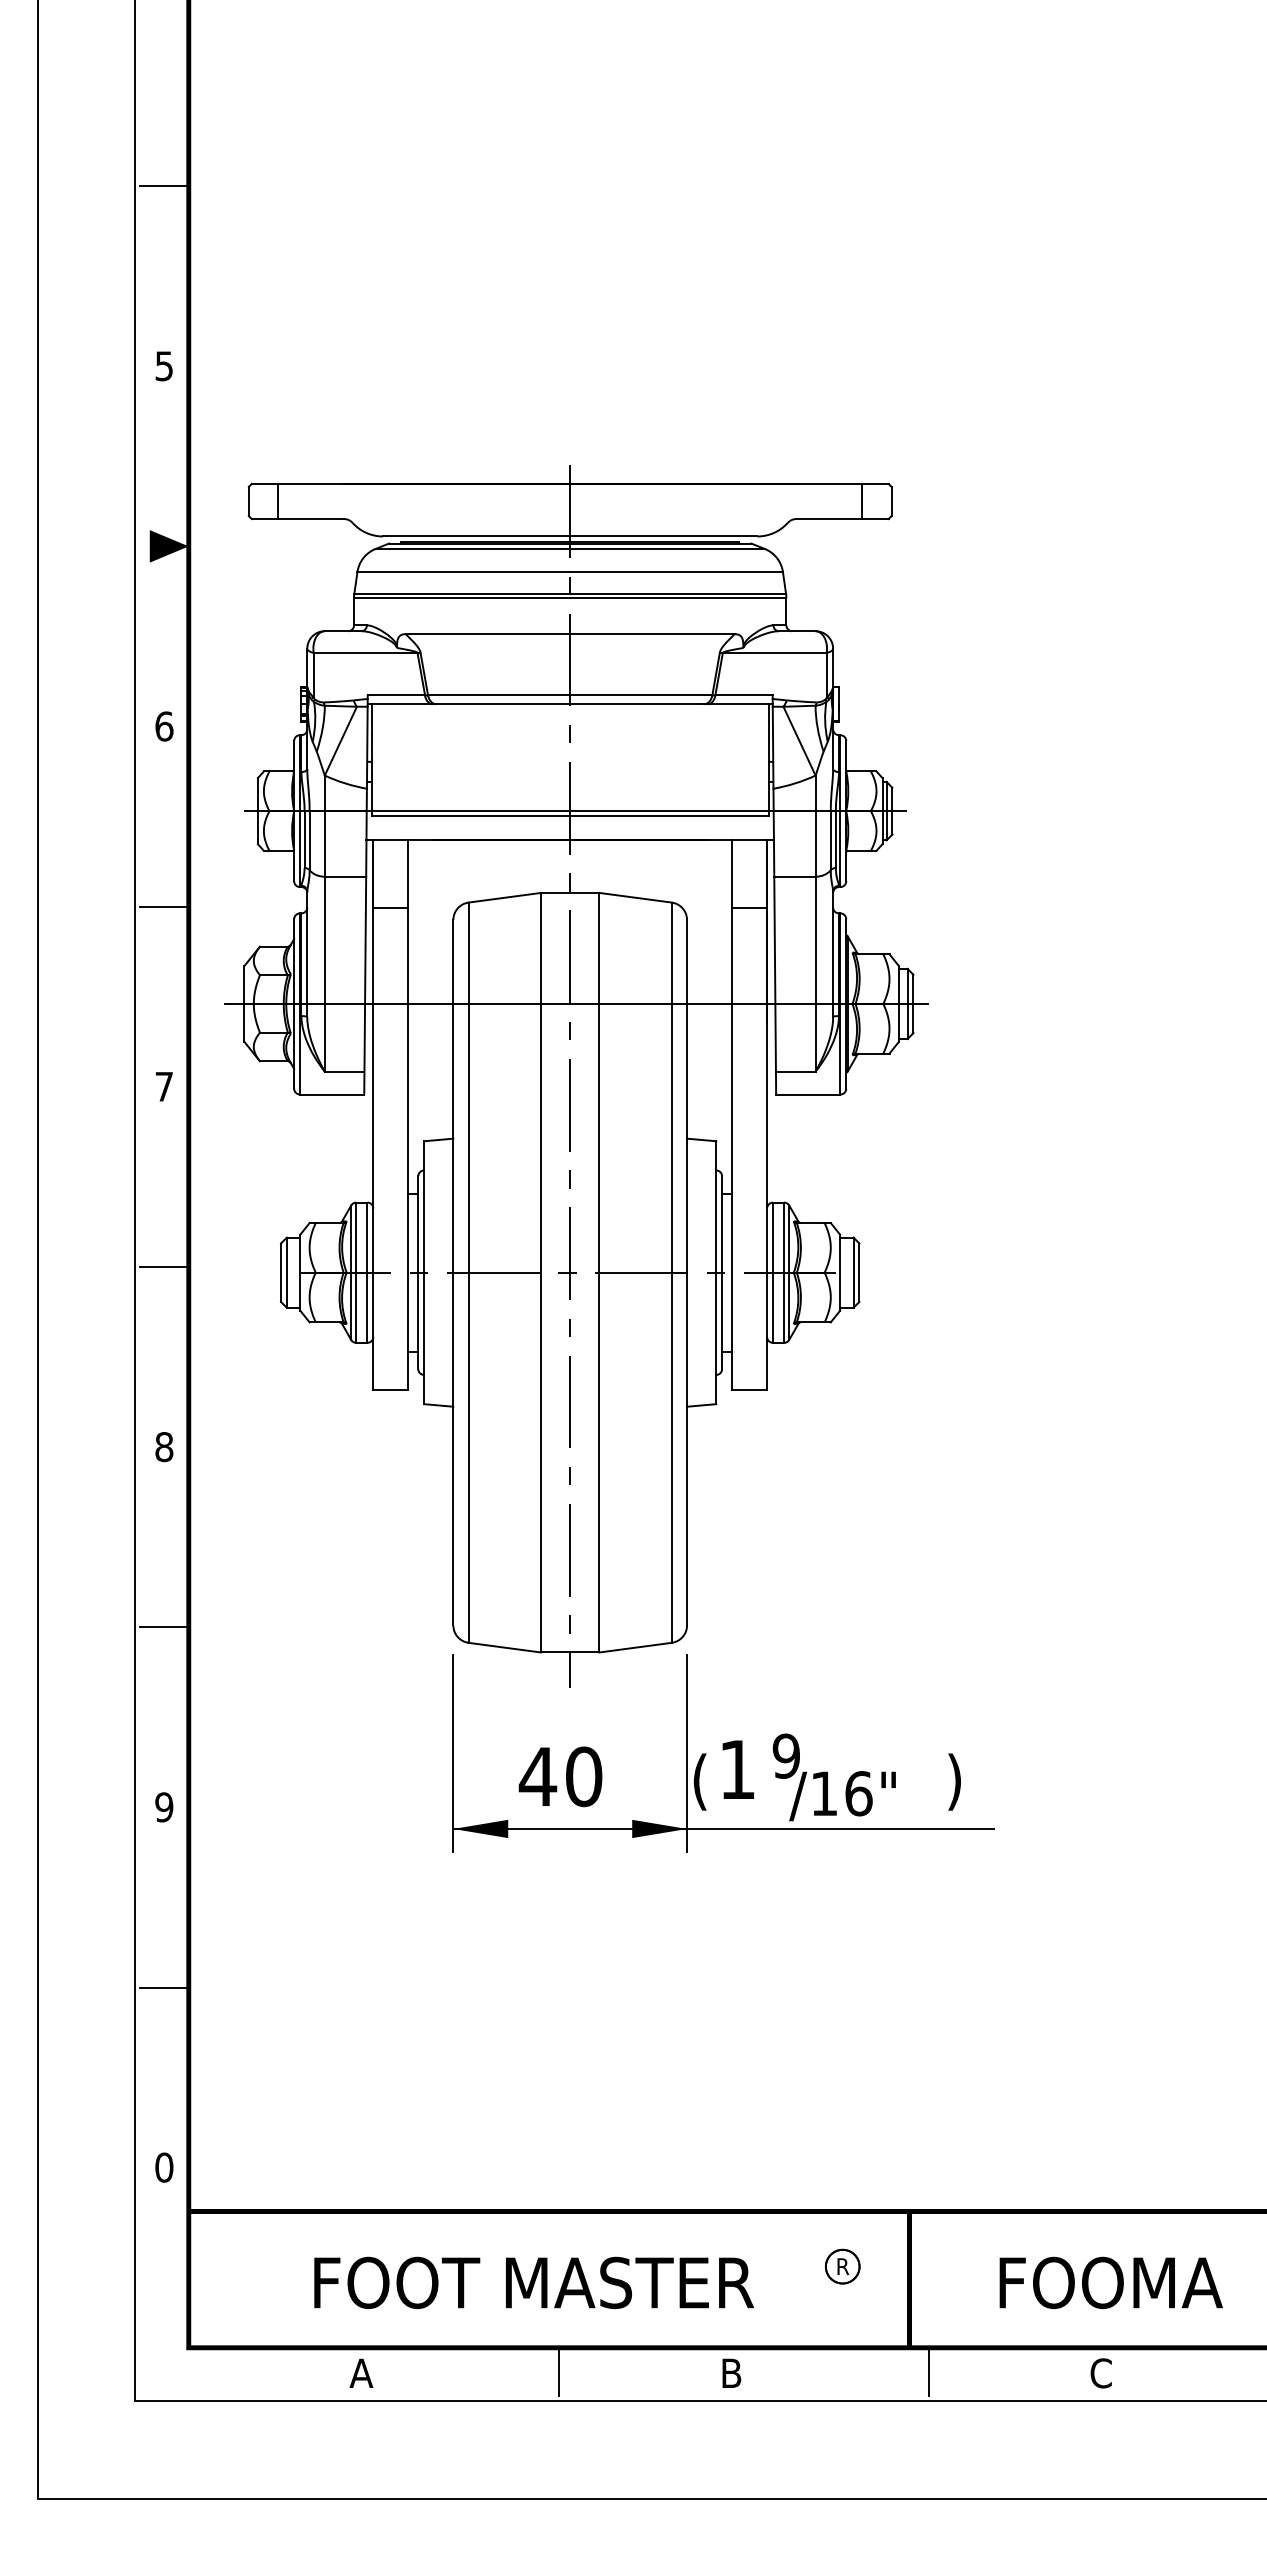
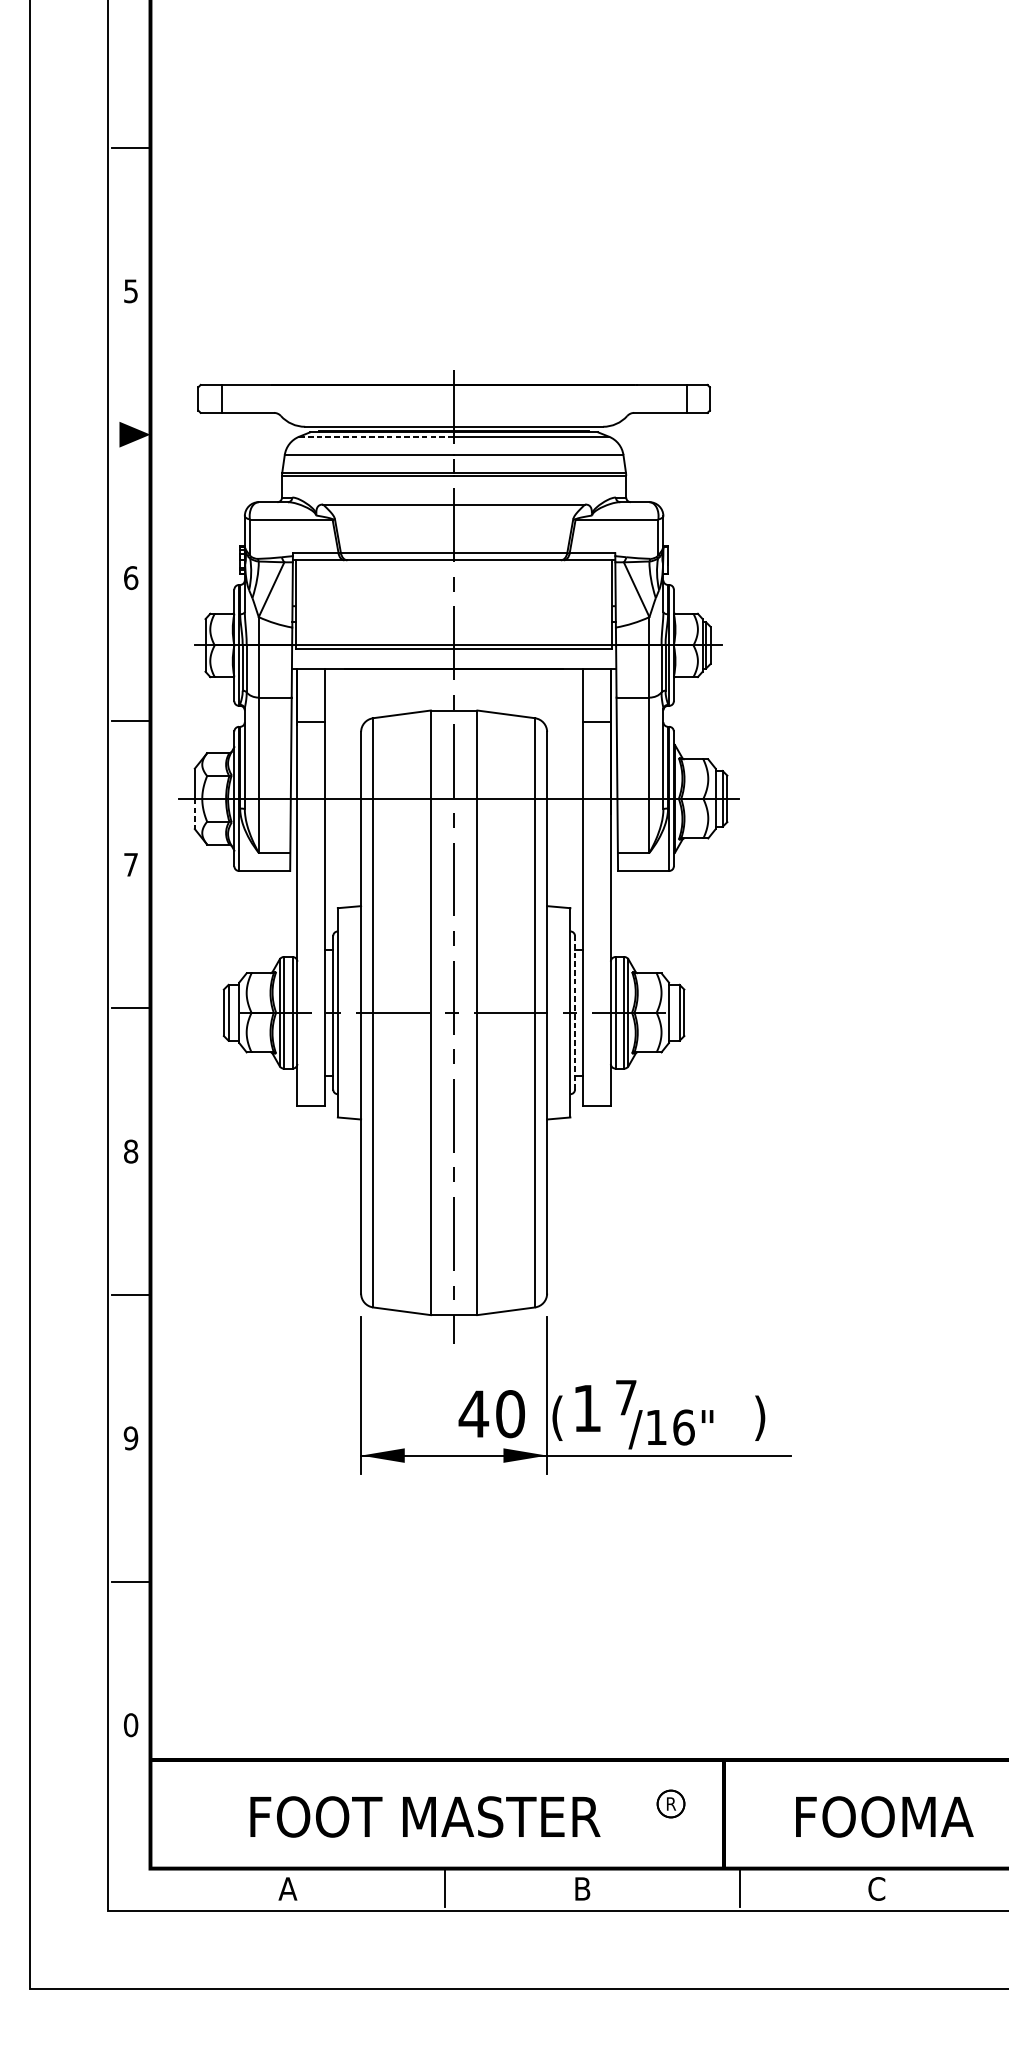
line: (473, 549) -> (377, 437), solid -> dashed
line: (244, 1022) -> (194, 813), solid -> dashed
line: (722, 1272) -> (575, 1012), solid -> dashed
text: (785, 1755) -> (625, 1397), 9 -> 7
text: (560, 1776) -> (491, 1413), moved

